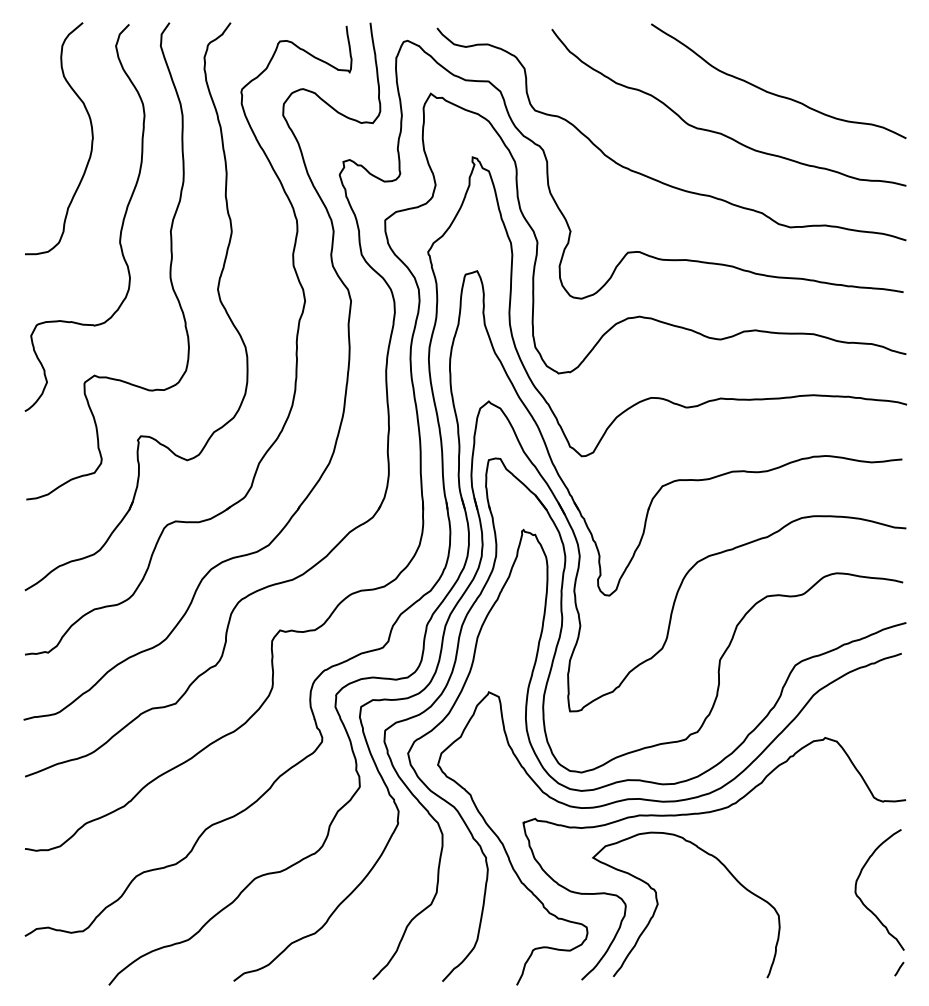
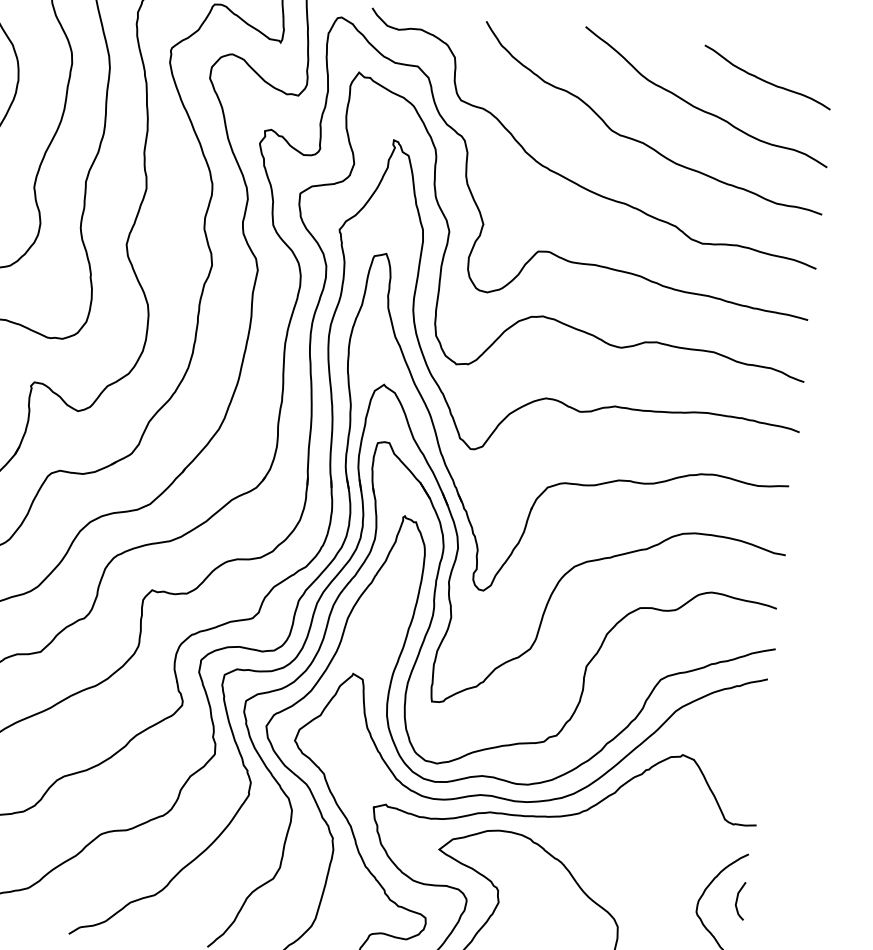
curve: (836, 58) -> (766, 80), added
curve: (895, 876) -> (737, 900), added

